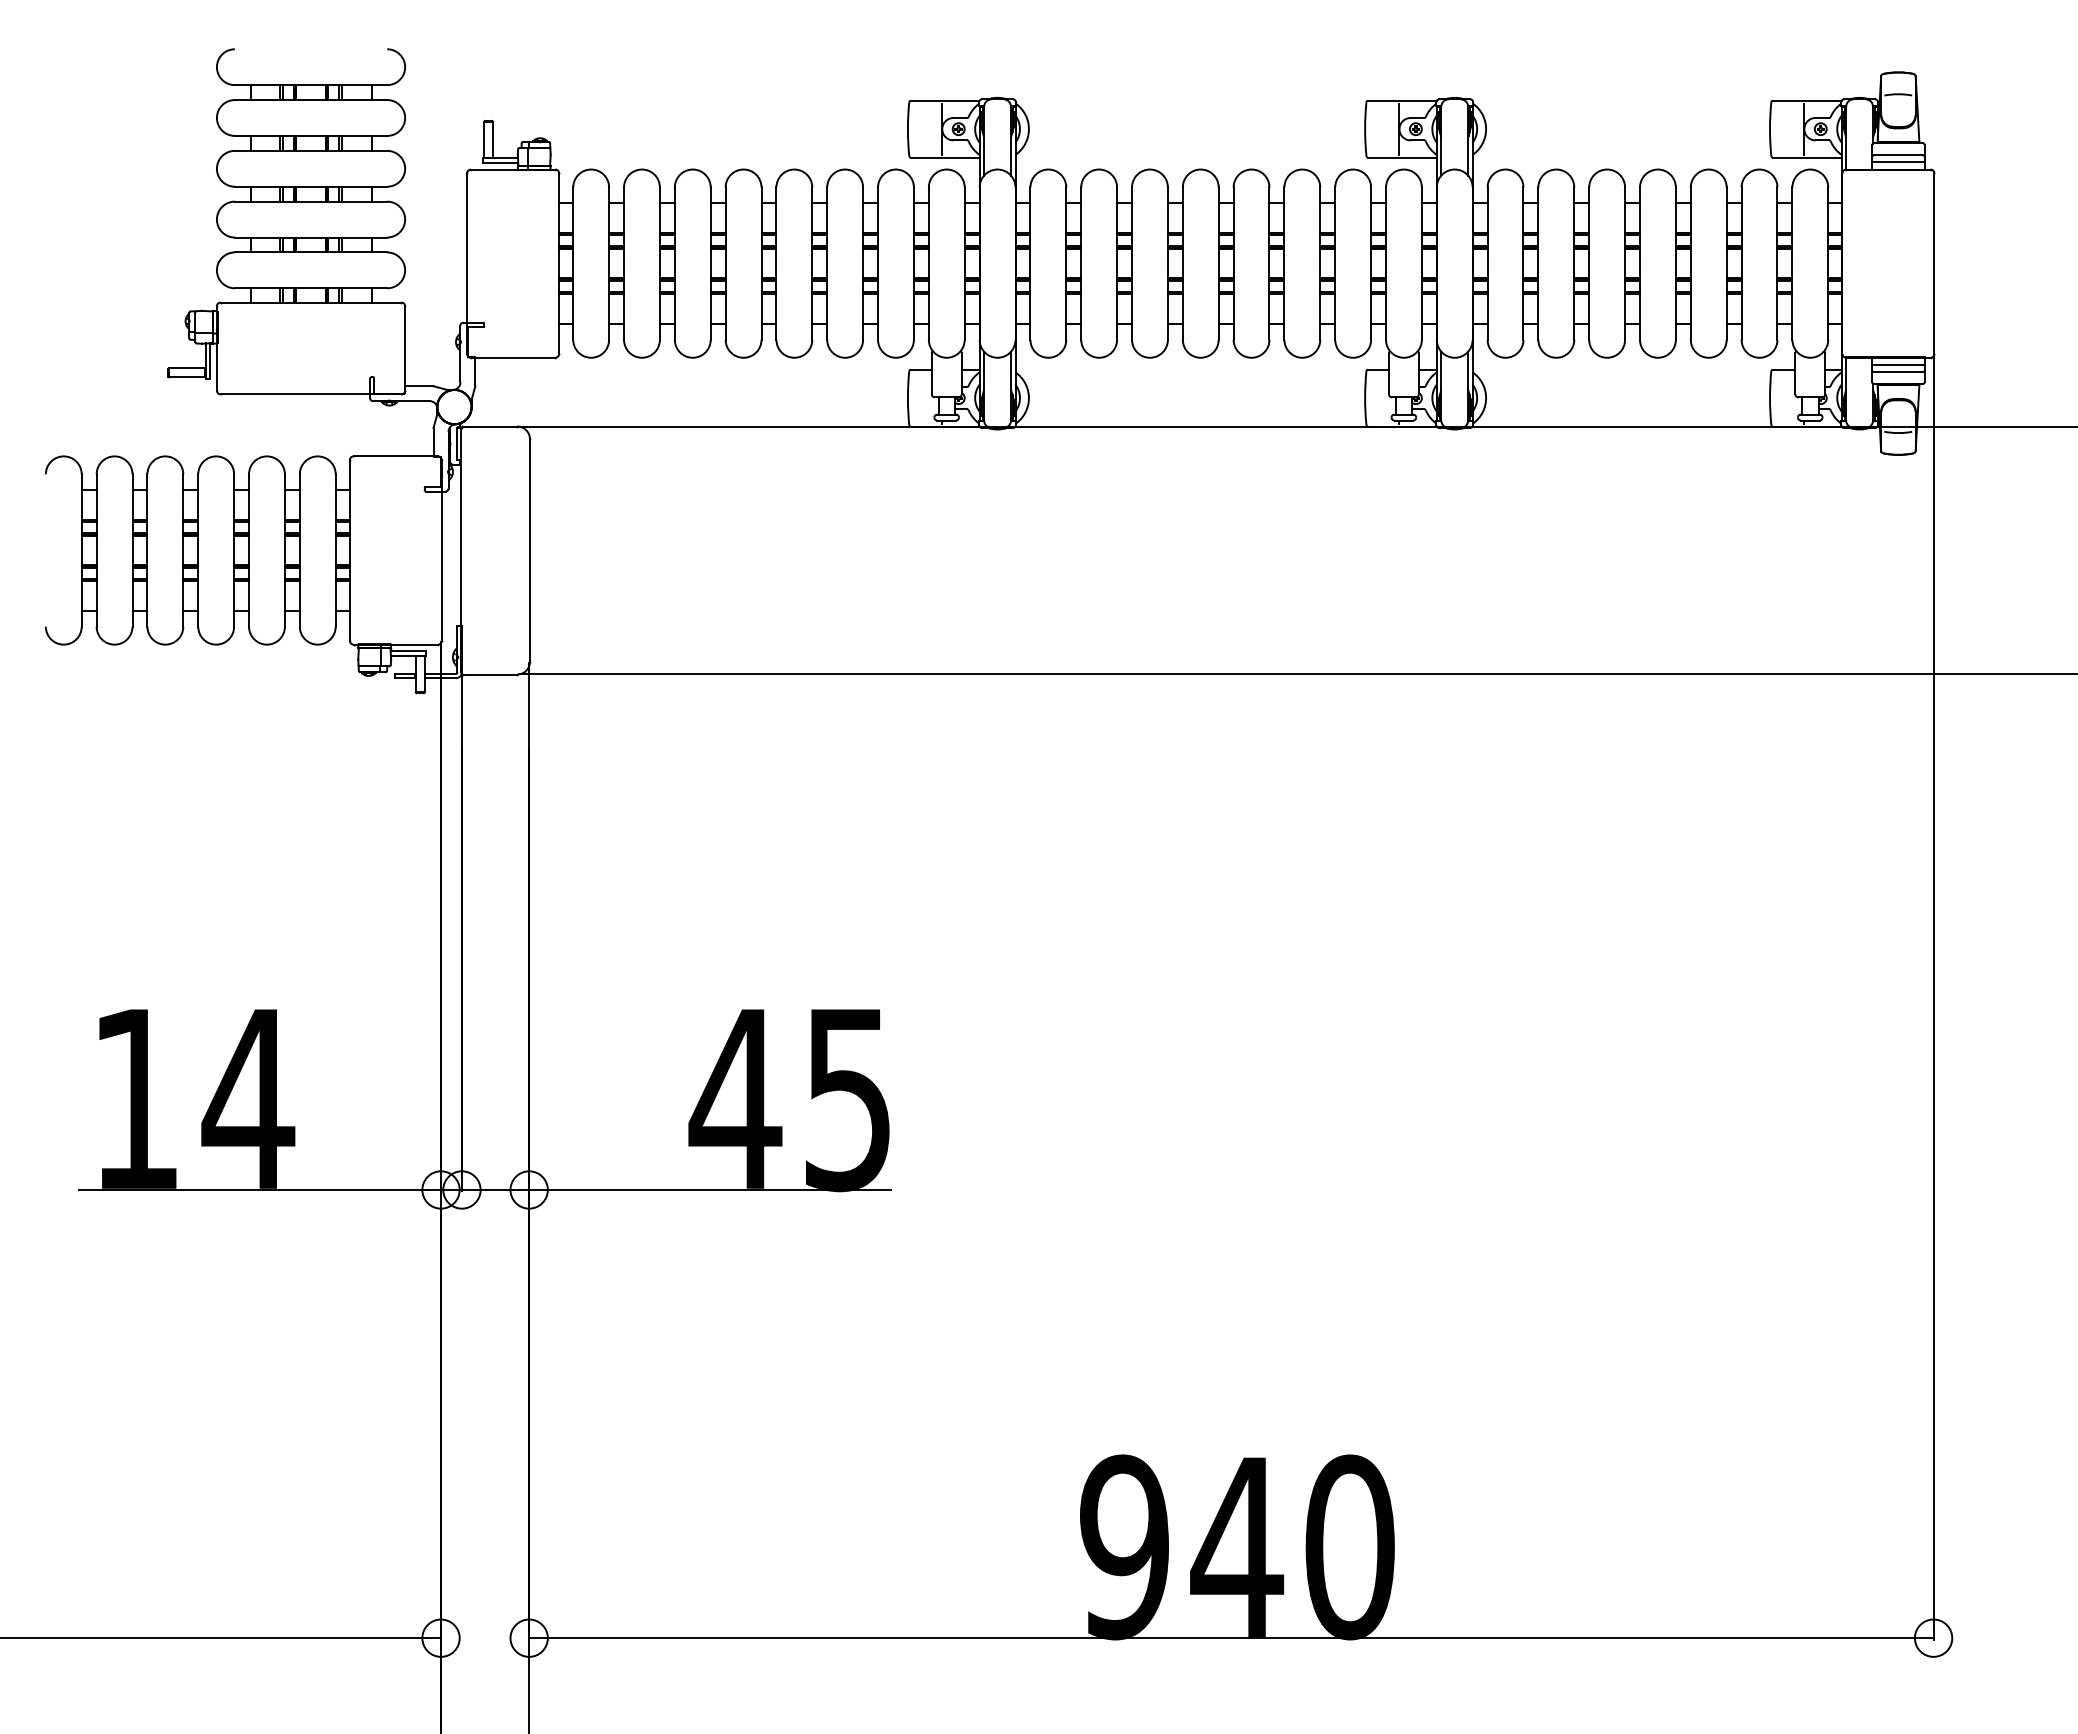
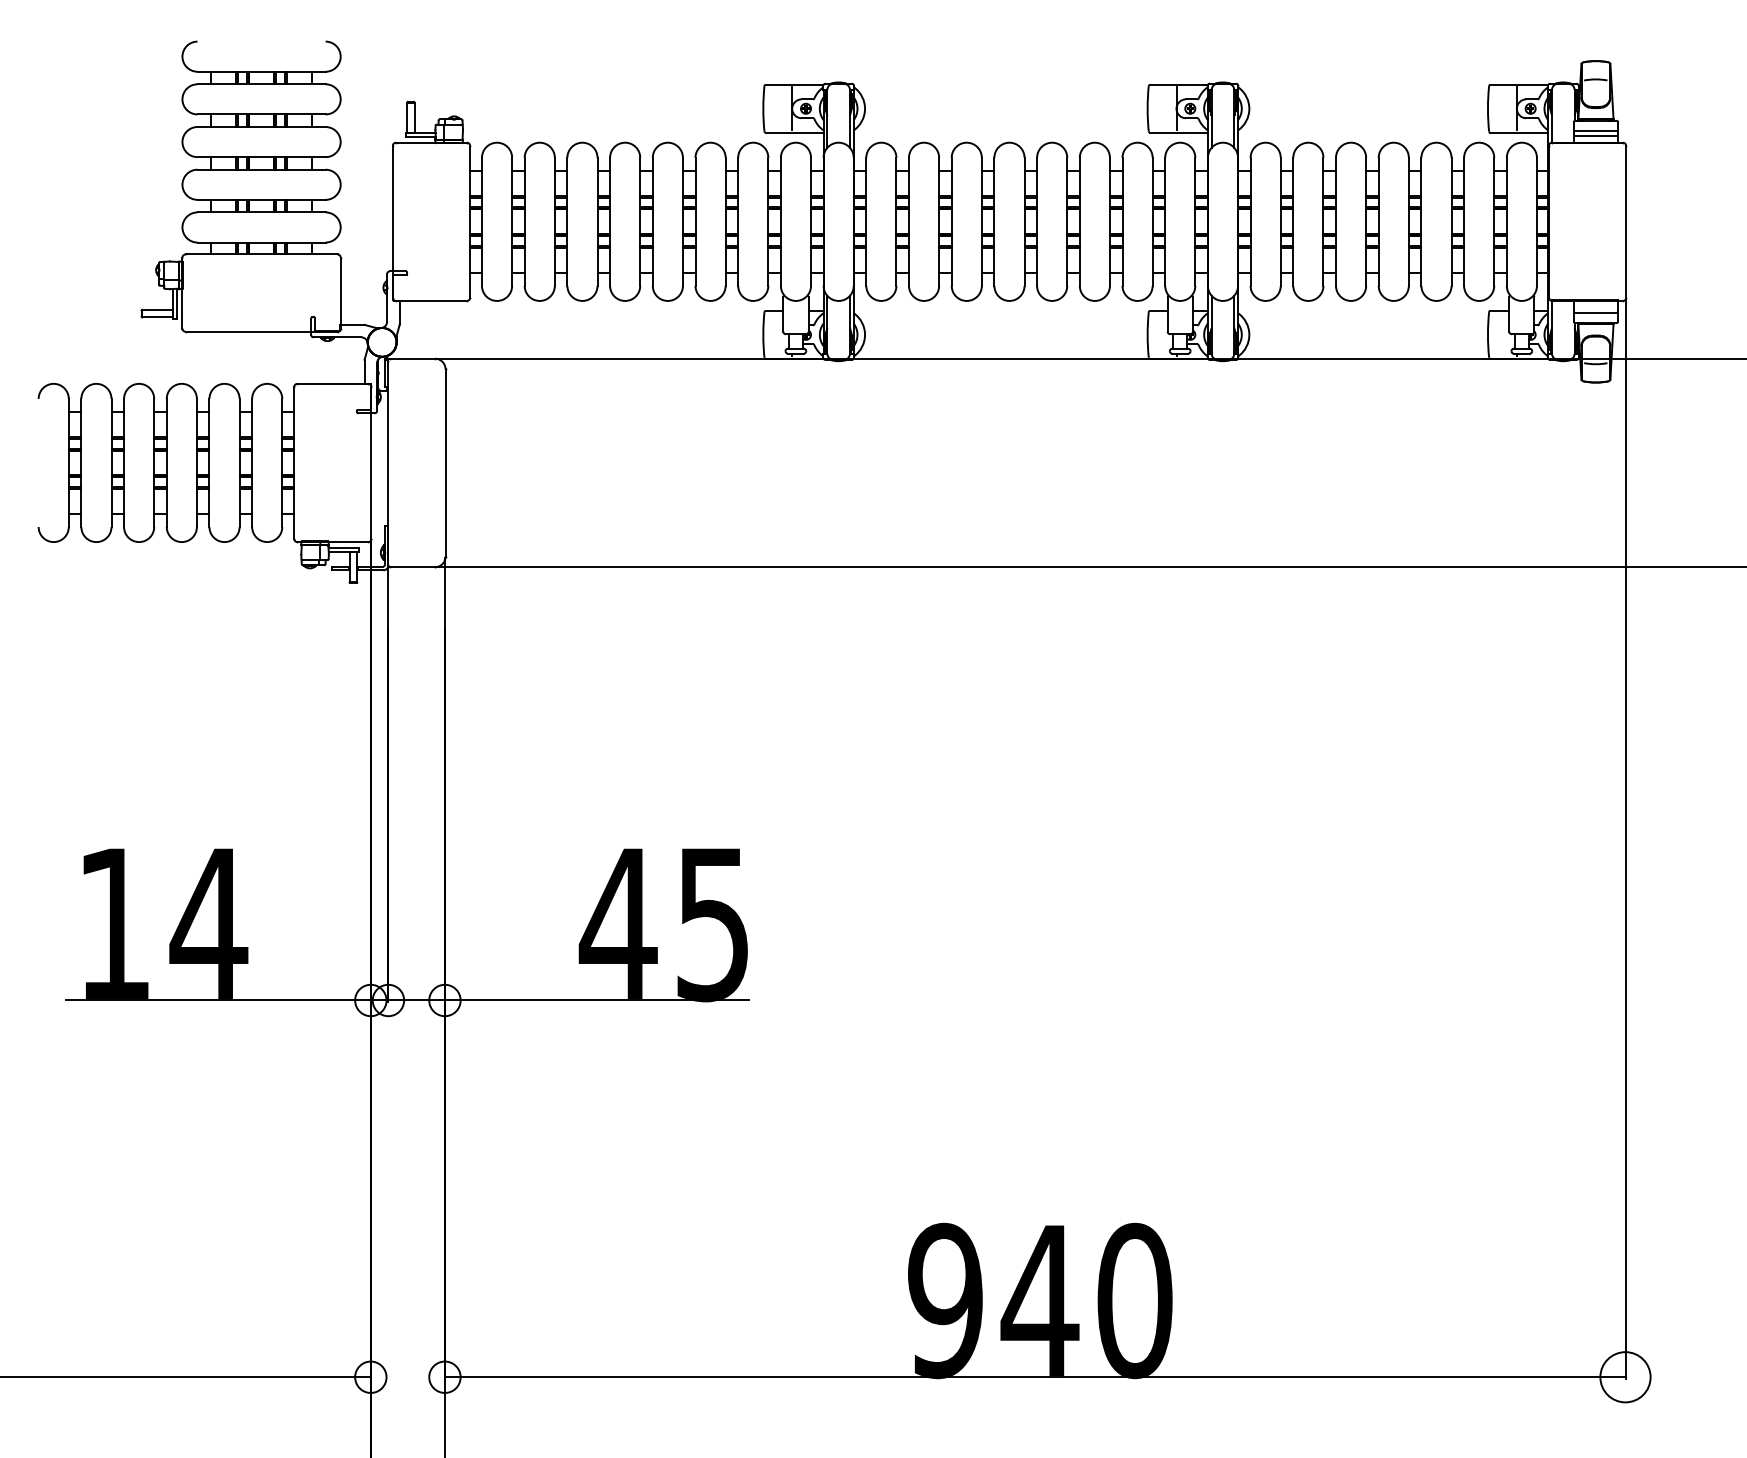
line: (1898, 365) -> (1595, 307), removed
circle: (1933, 1637) -> (1625, 1376), size x1.6

